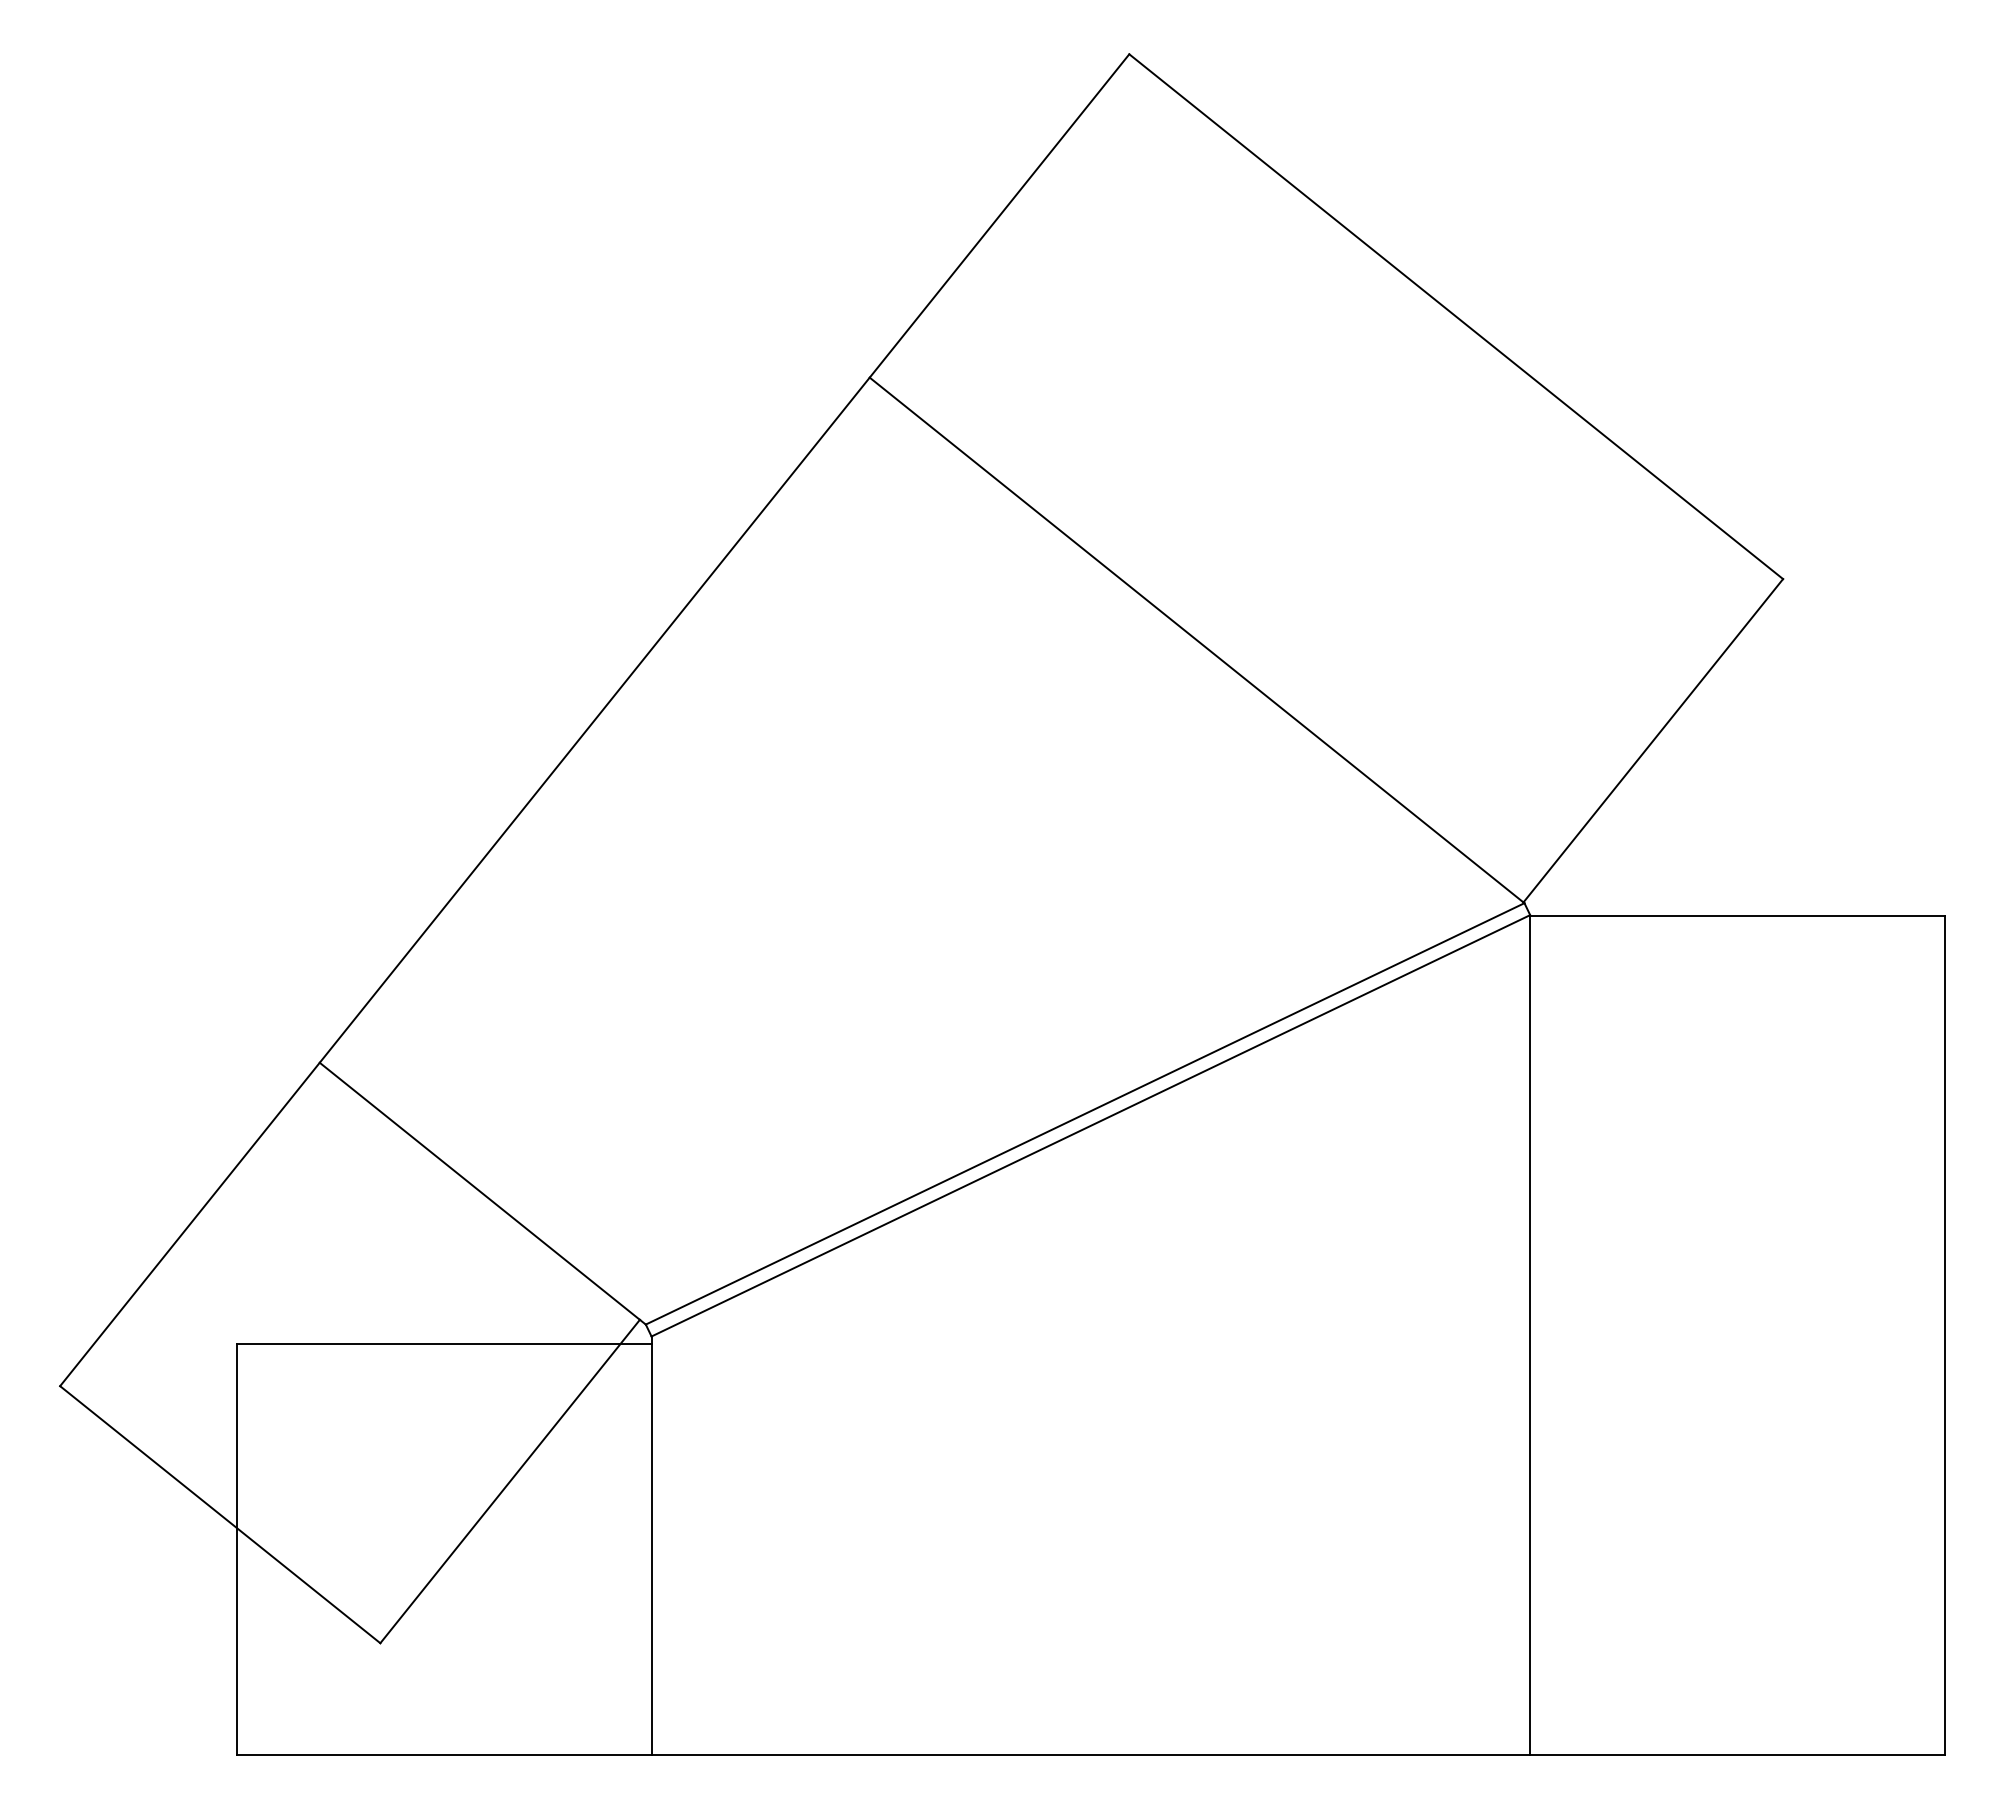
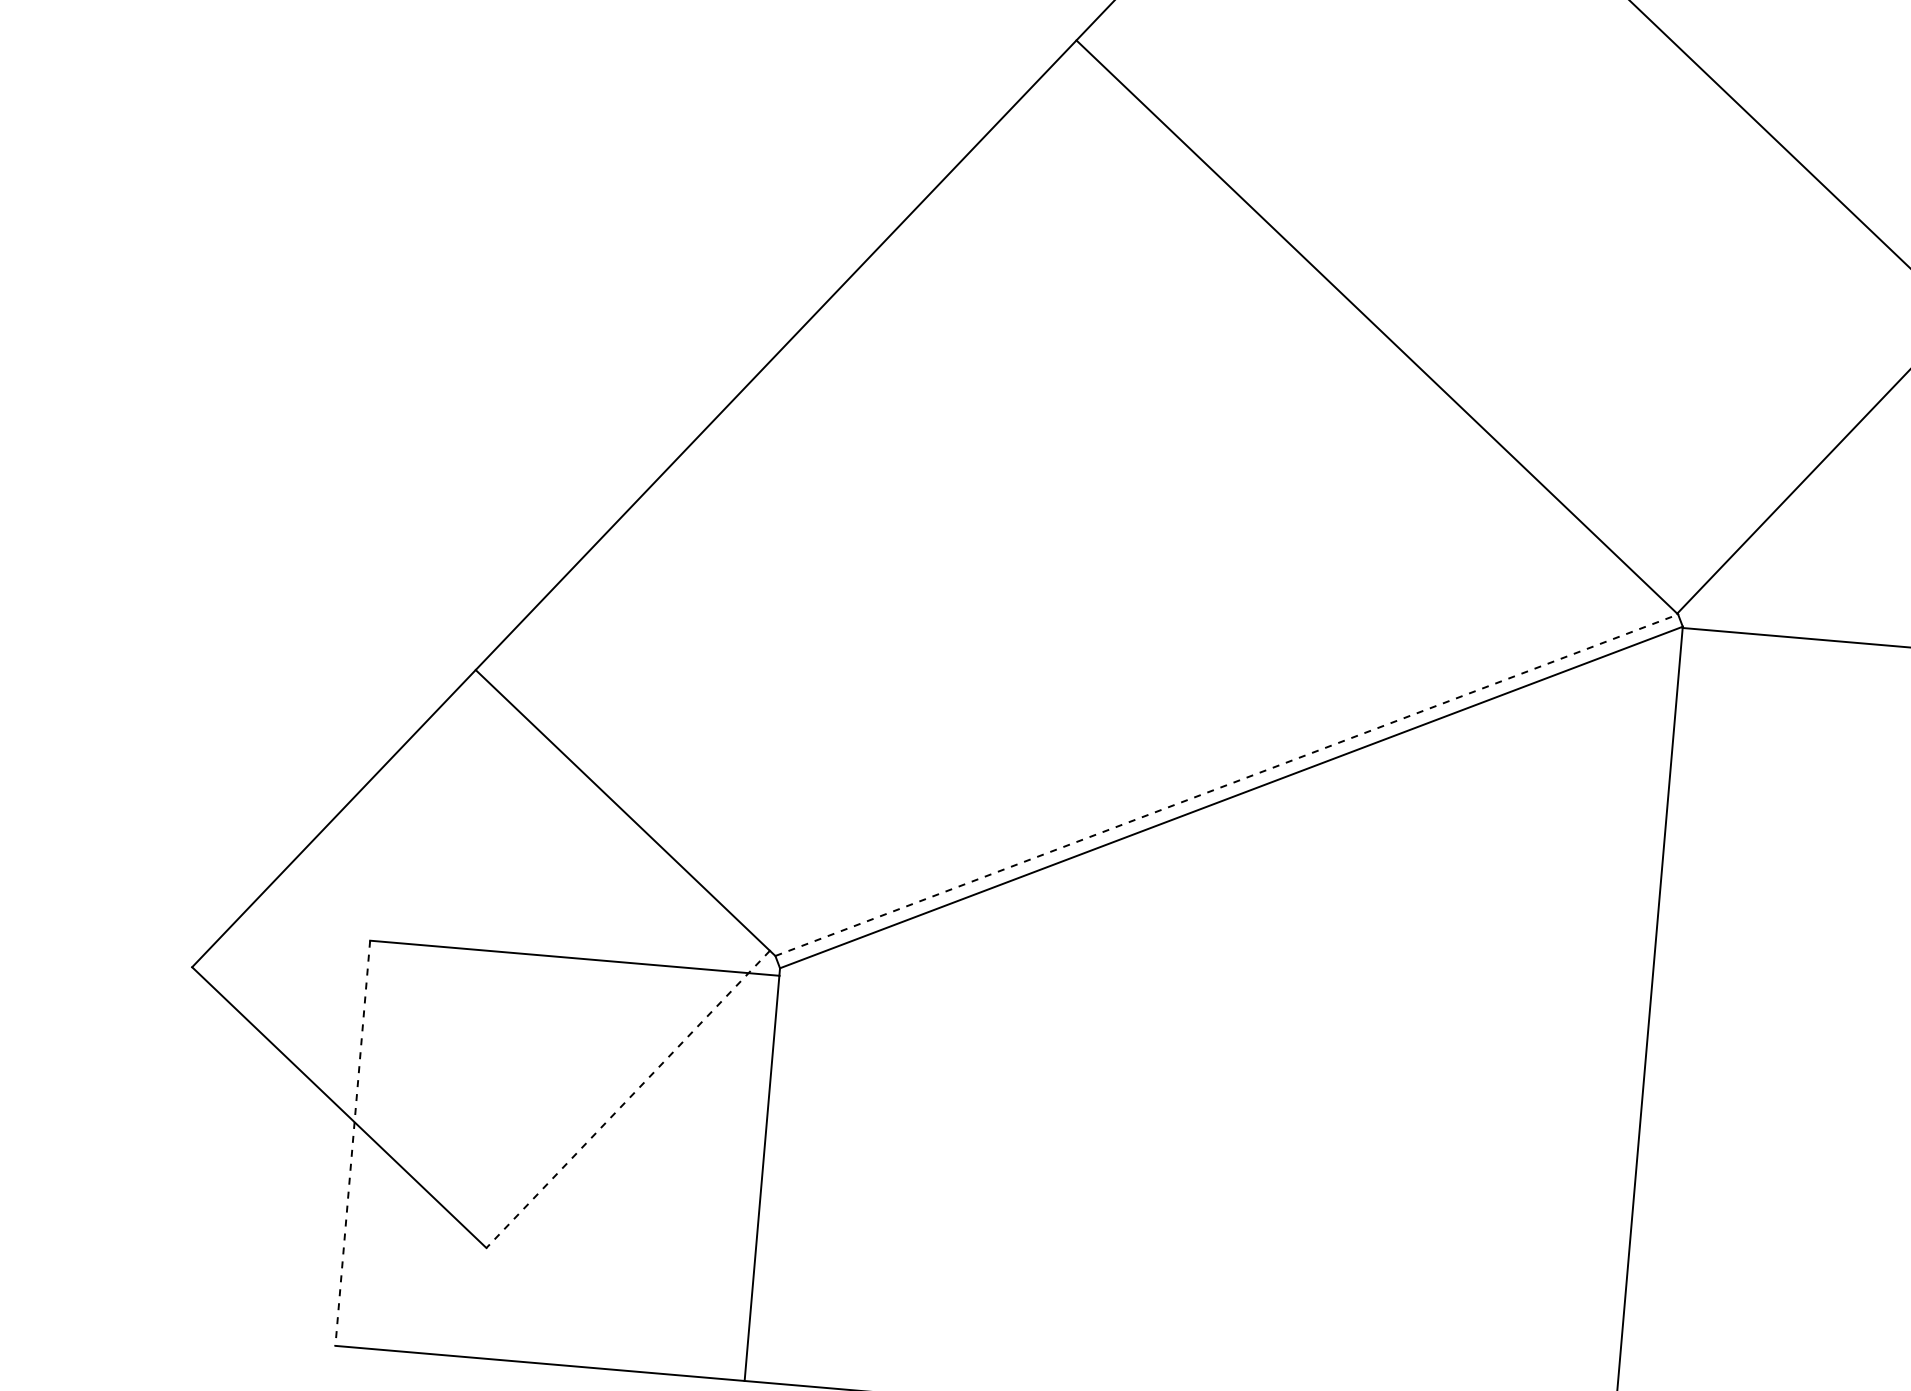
line: (1085, 1113) -> (1227, 784), solid -> dashed
line: (509, 1481) -> (627, 1099), solid -> dashed
line: (236, 1549) -> (352, 1143), solid -> dashed

